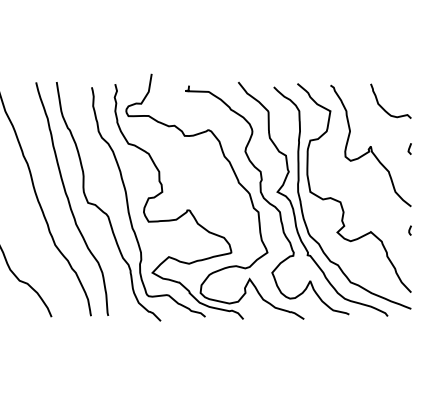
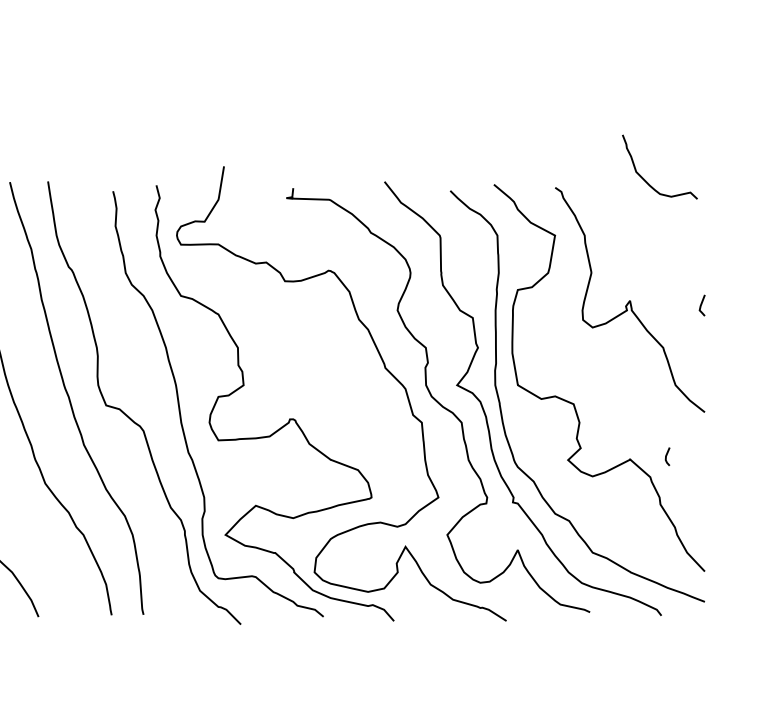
curve: (383, 107) -> (645, 178), moved
line: (409, 230) -> (666, 456), moved

